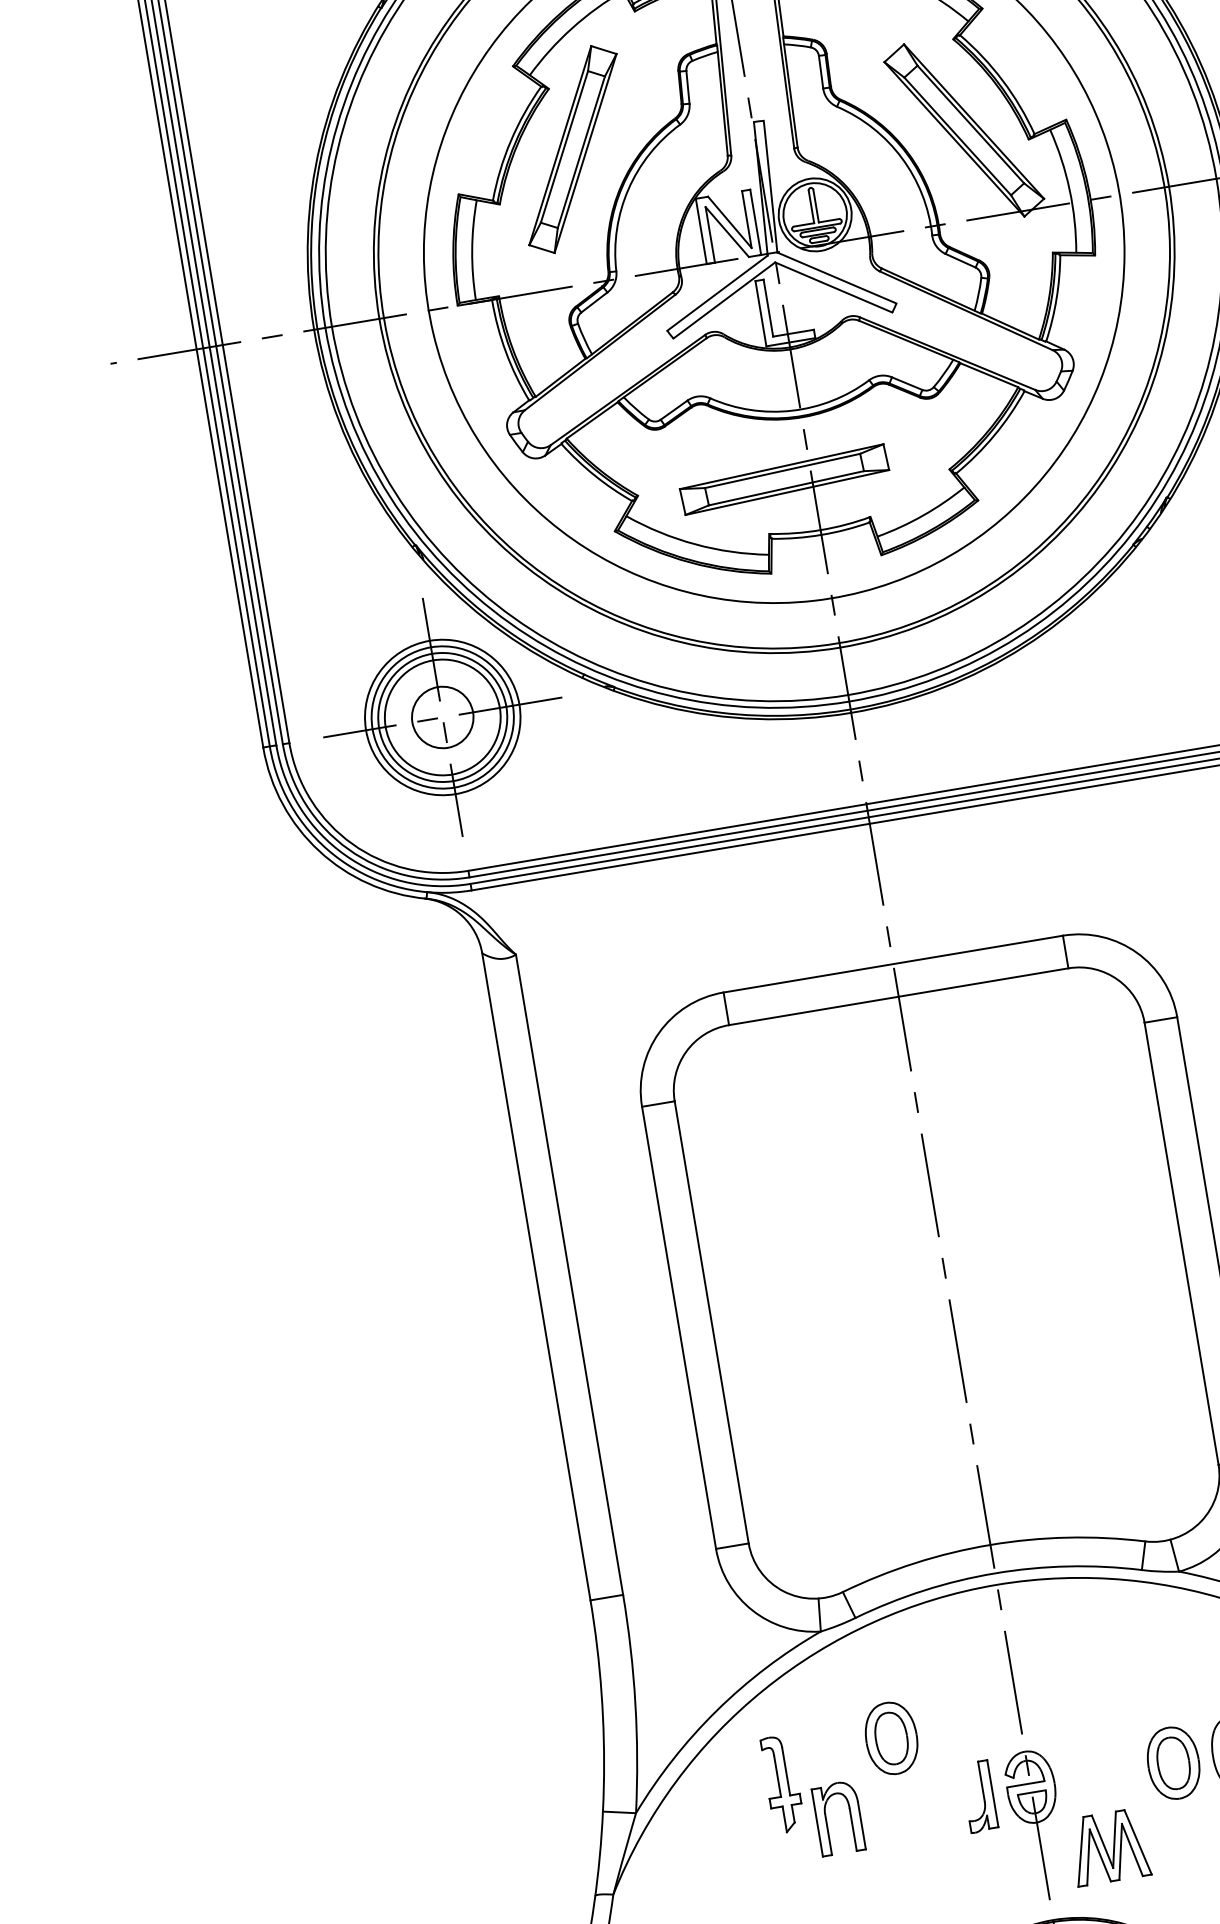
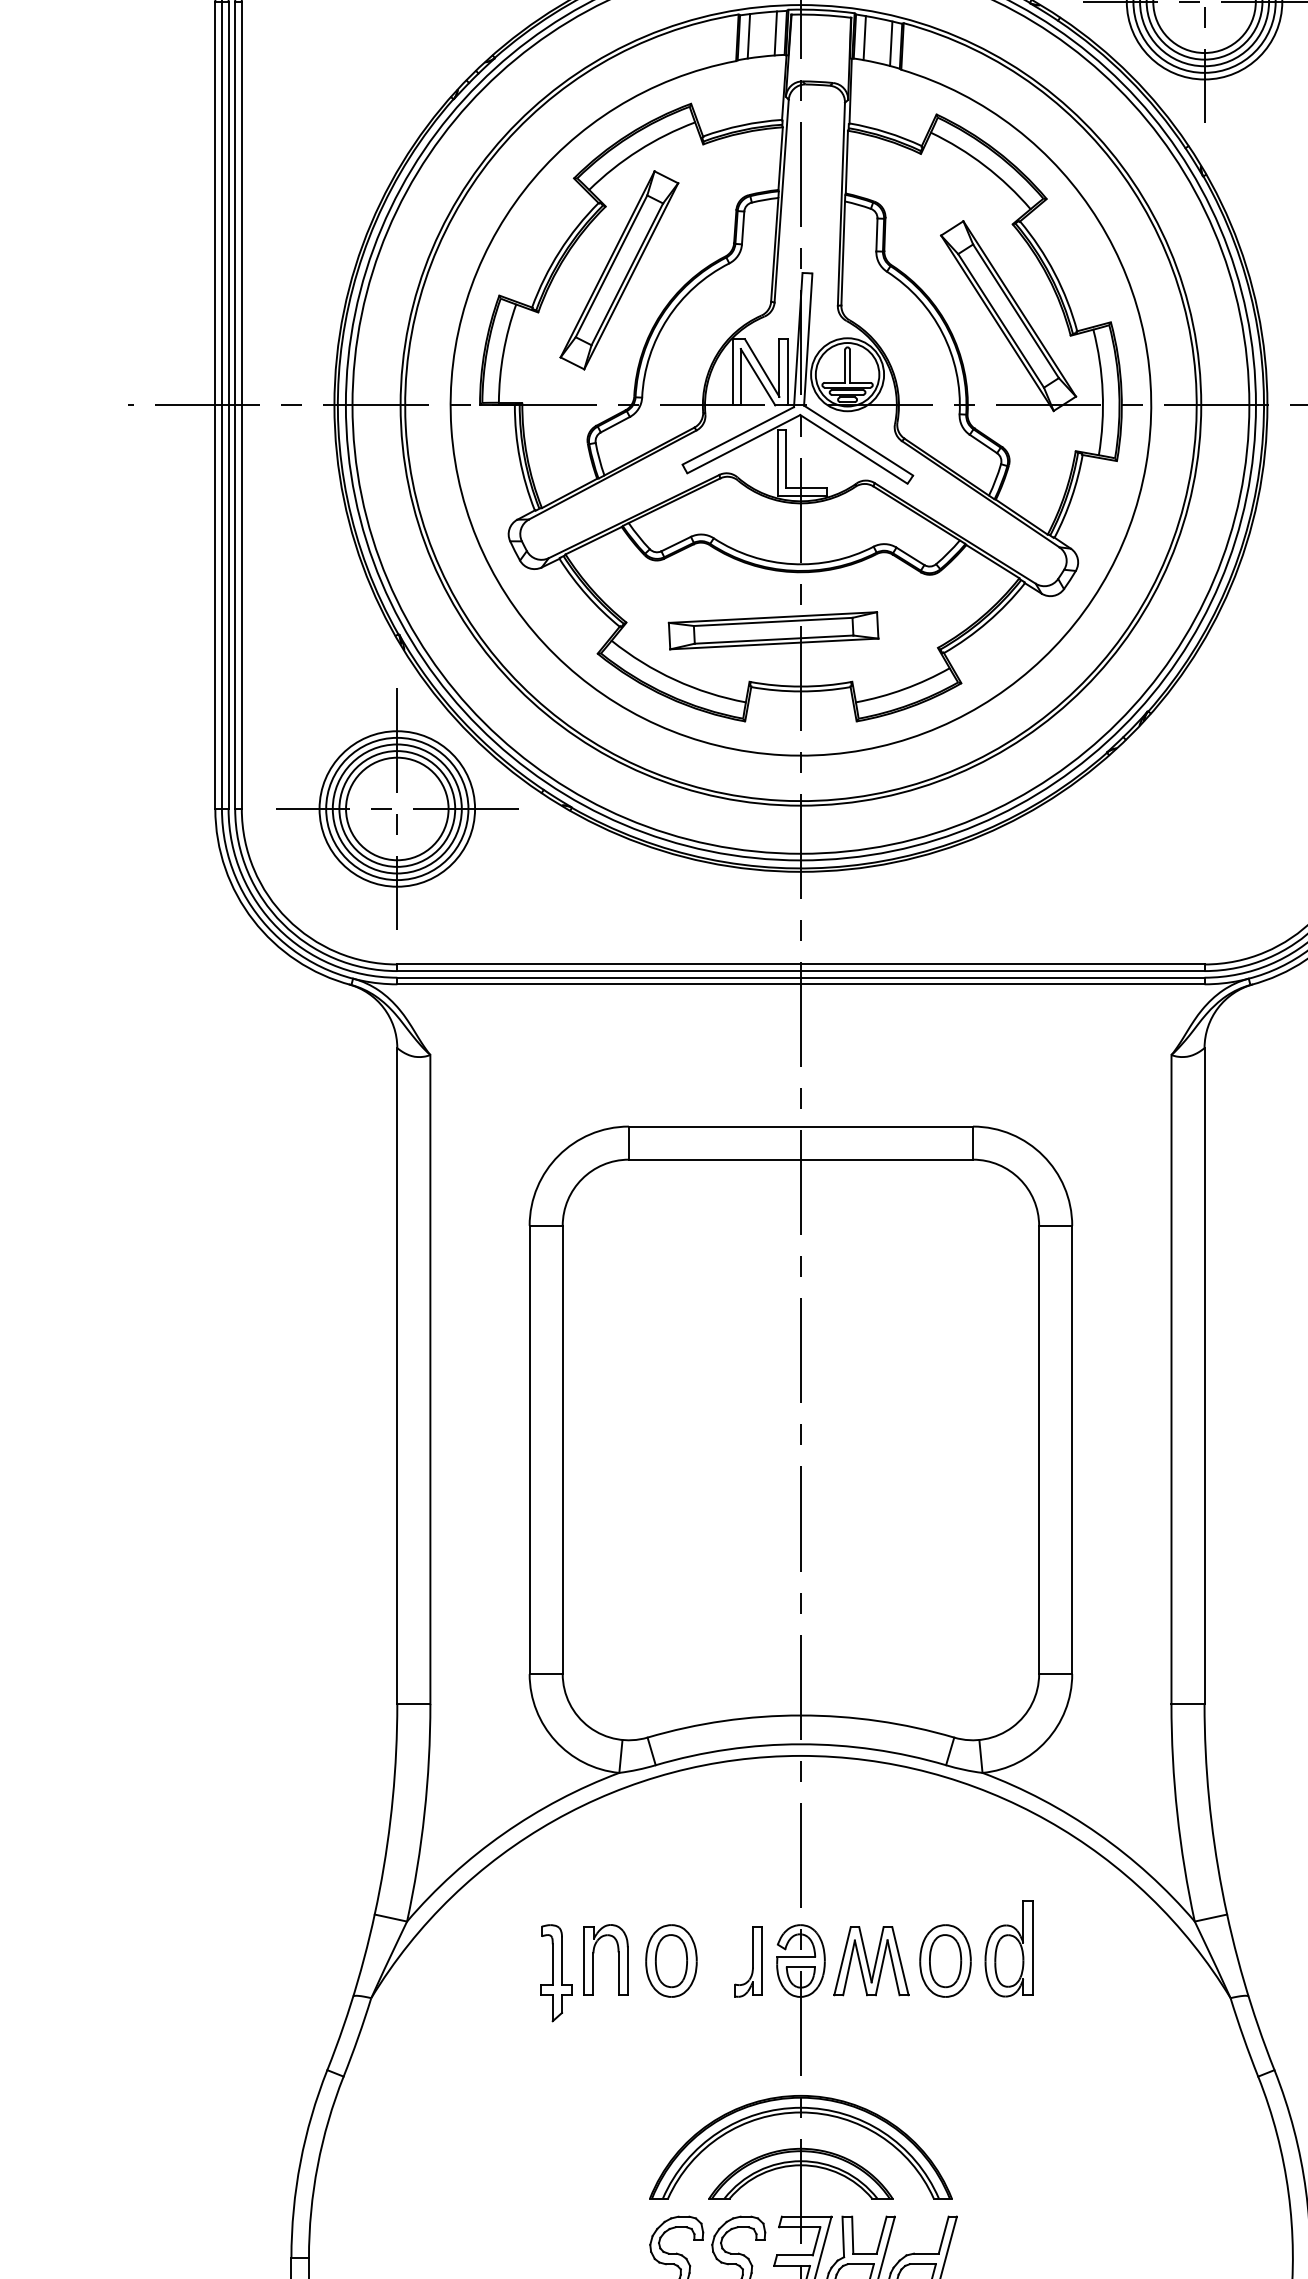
circle: (442, 716) -> (397, 808), size x1.67
part: (891, 1737) -> (671, 1960), moved
part: (782, 1784) -> (556, 1973), moved
part: (1109, 1847) -> (871, 1961), moved

